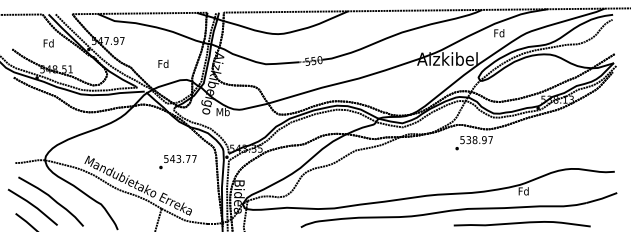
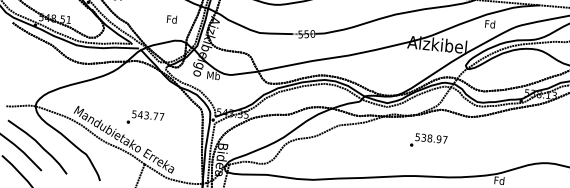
text: (163, 63) -> (172, 19), moved
text: (473, 143) -> (428, 141), moved
text: (177, 162) -> (144, 118), moved

